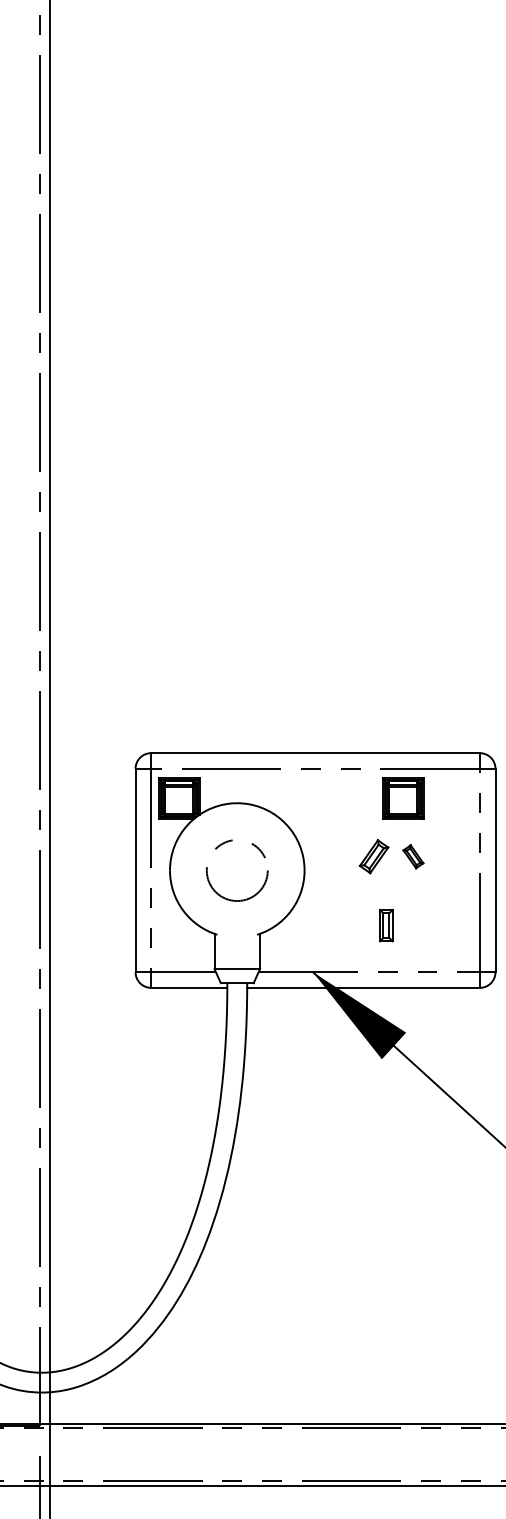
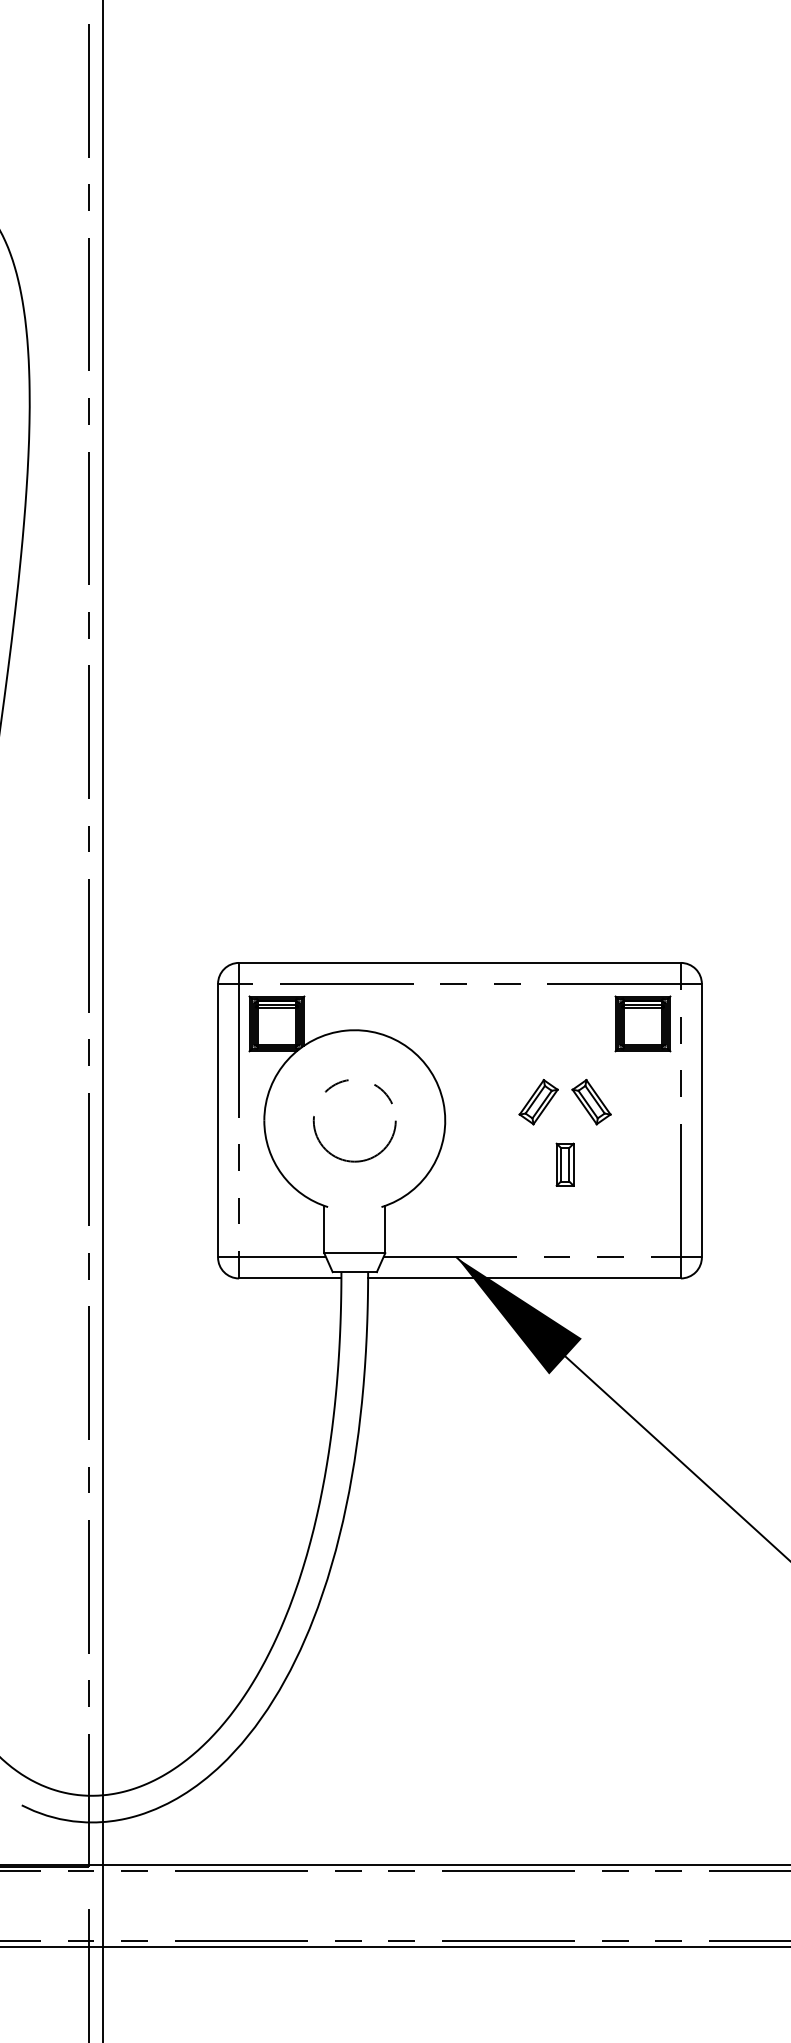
part: (402, 798) -> (642, 1023), moved
part: (413, 856) -> (591, 1102), size x1.43
part: (385, 925) -> (564, 1164), moved

